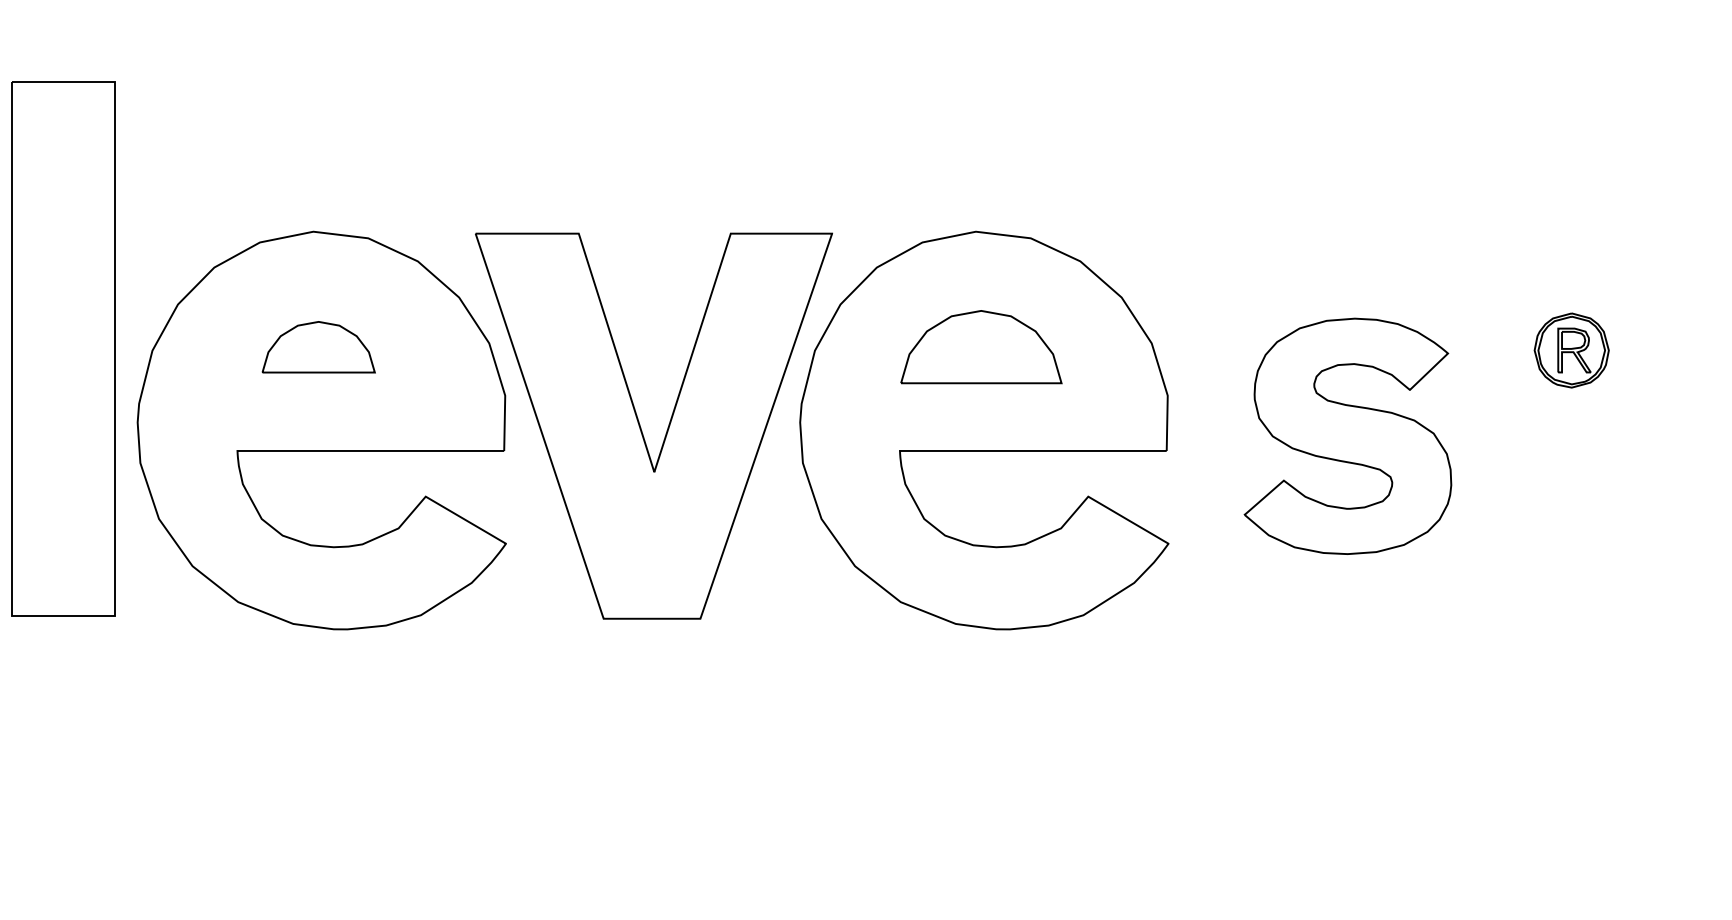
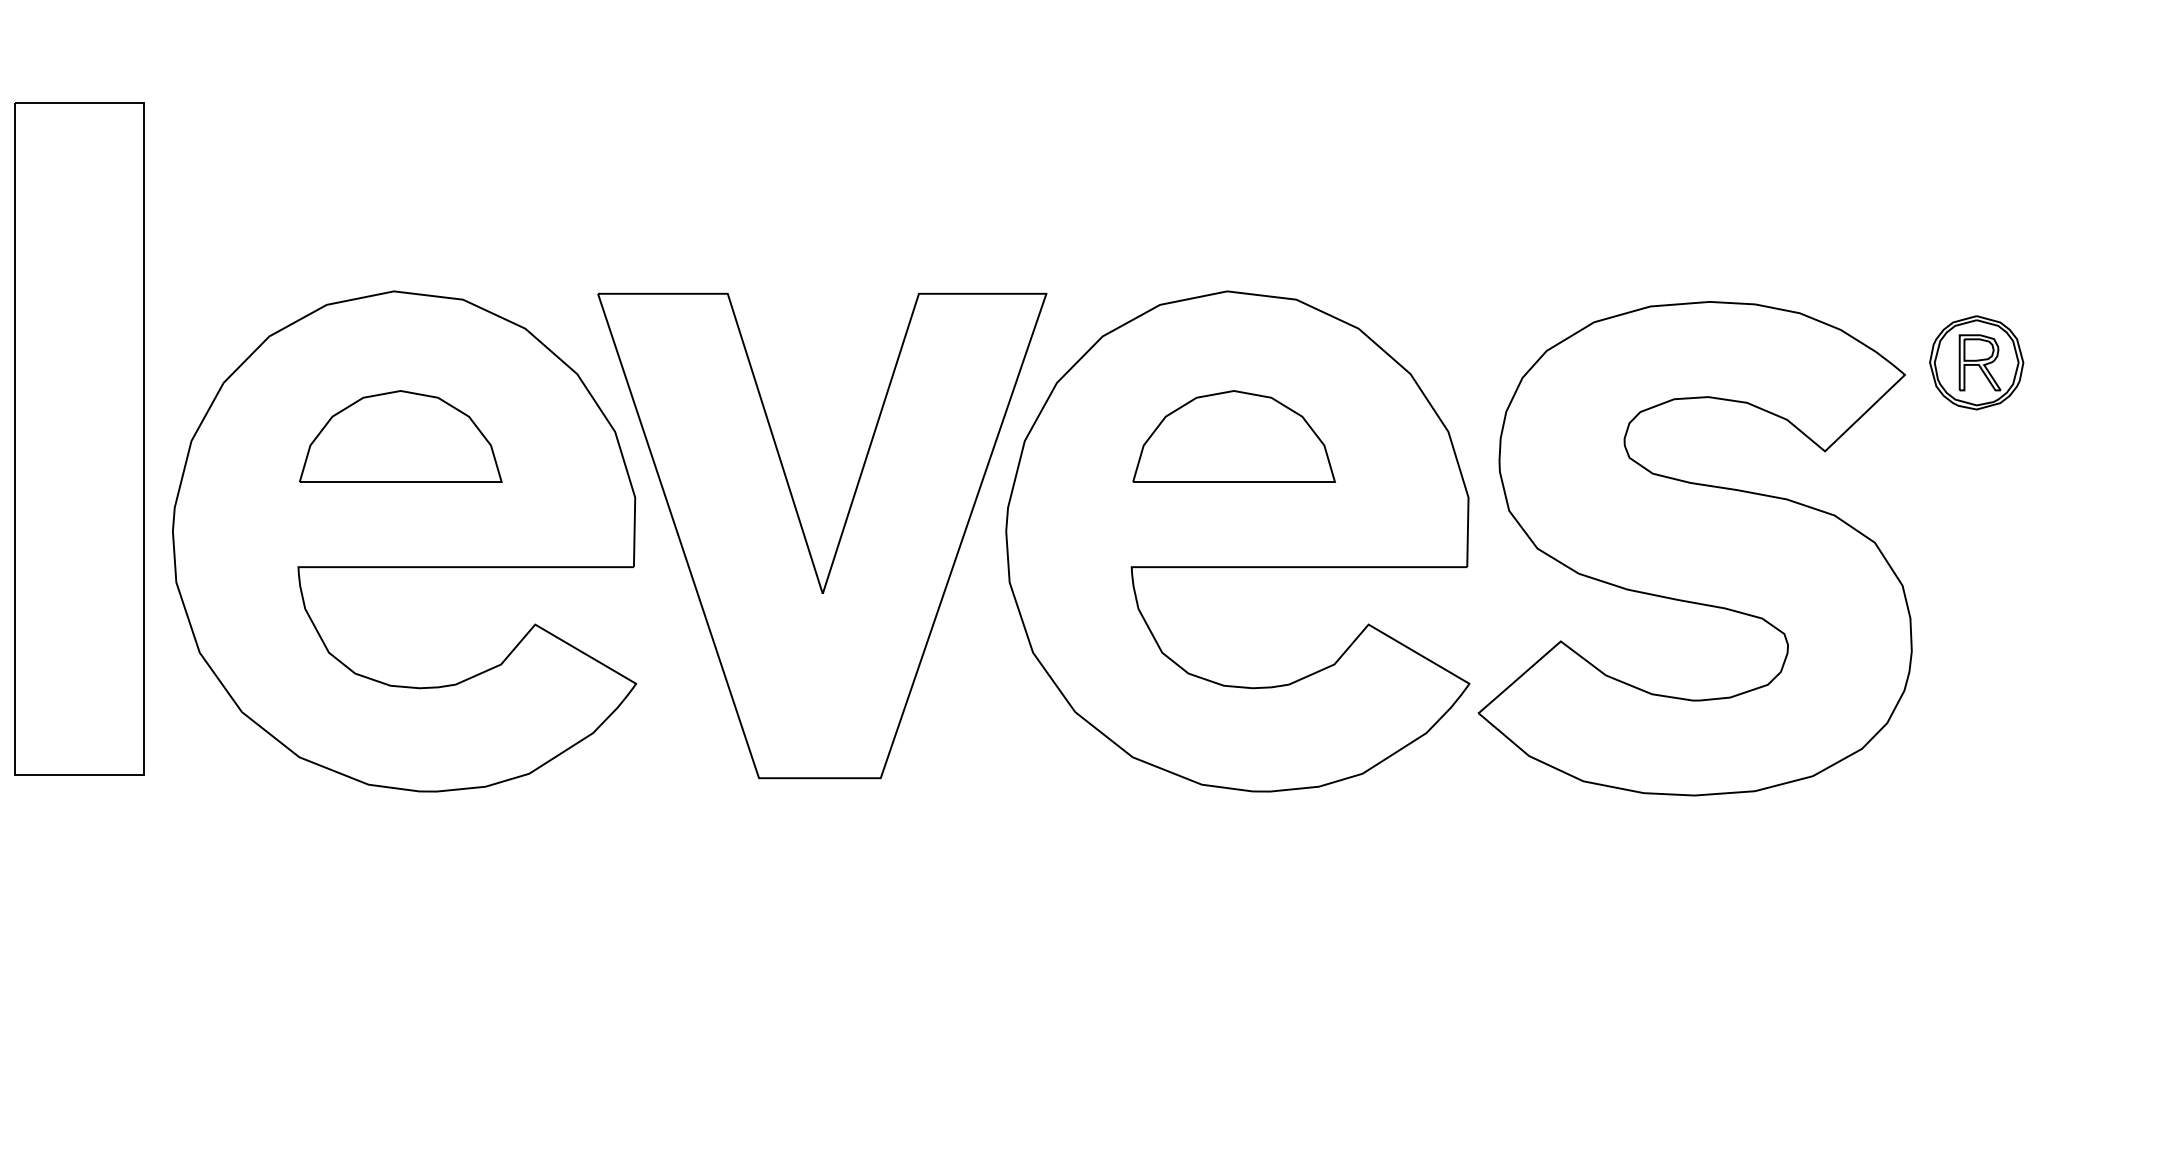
part: (318, 347) -> (400, 436), size x1.43
part: (1571, 350) -> (1976, 362), moved
part: (1347, 436) -> (1694, 548), size x1.67

